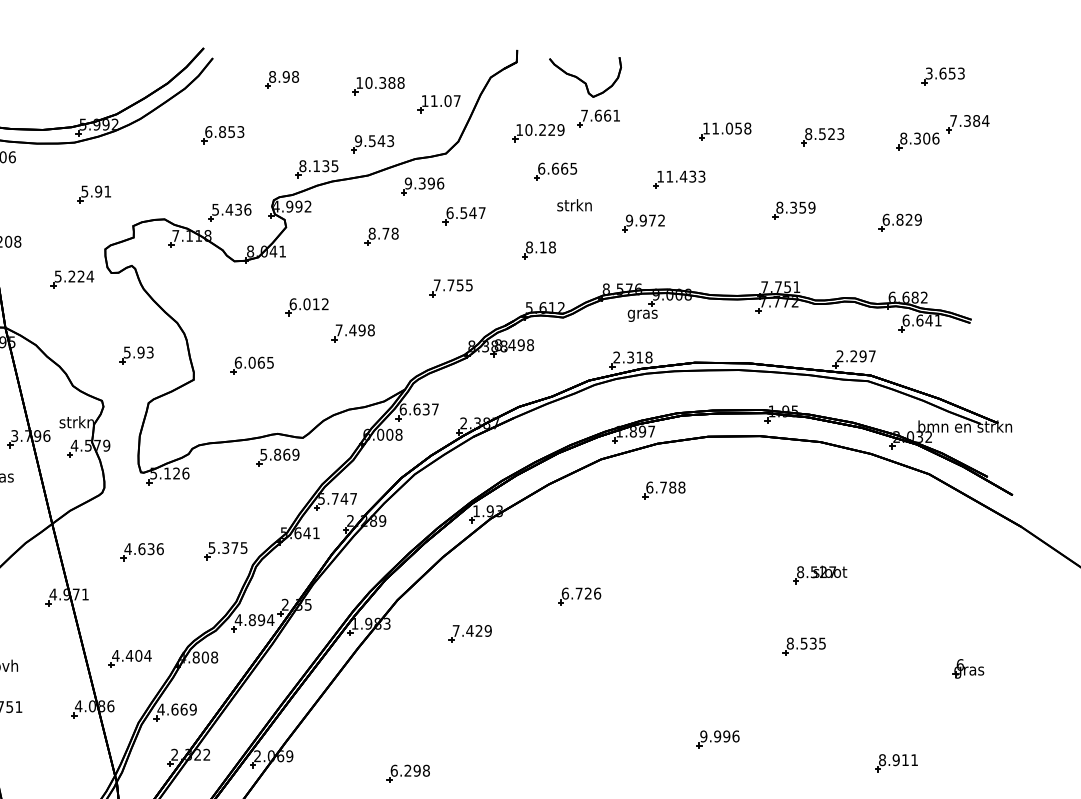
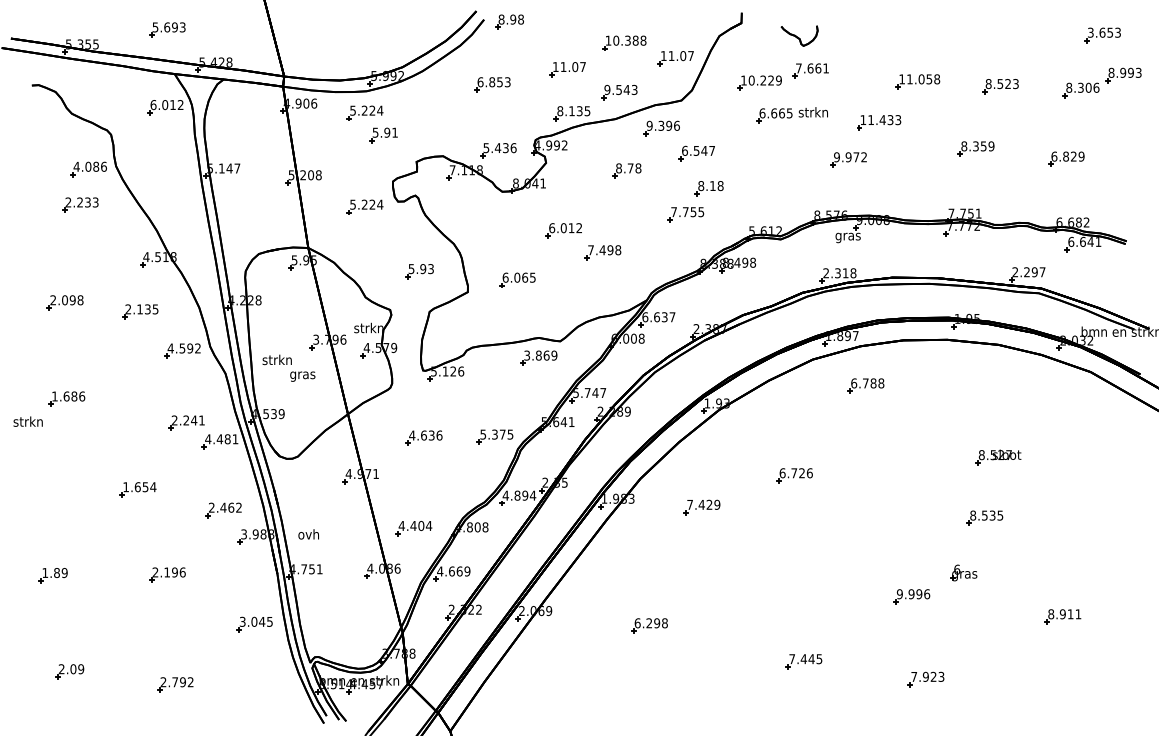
part: (585, 76) -> (799, 35), size x0.6
part: (281, 79) -> (509, 21), moved
part: (311, 116) -> (567, 69), added
text: (968, 120) -> (1124, 72), 7.384 -> 8.993
part: (71, 167) -> (364, 112), added
text: (573, 205) -> (812, 112), moved
part: (538, 250) -> (708, 188), moved
text: (262, 453) -> (526, 354), 5.869 -> 3.869
part: (967, 668) -> (963, 572), moved

